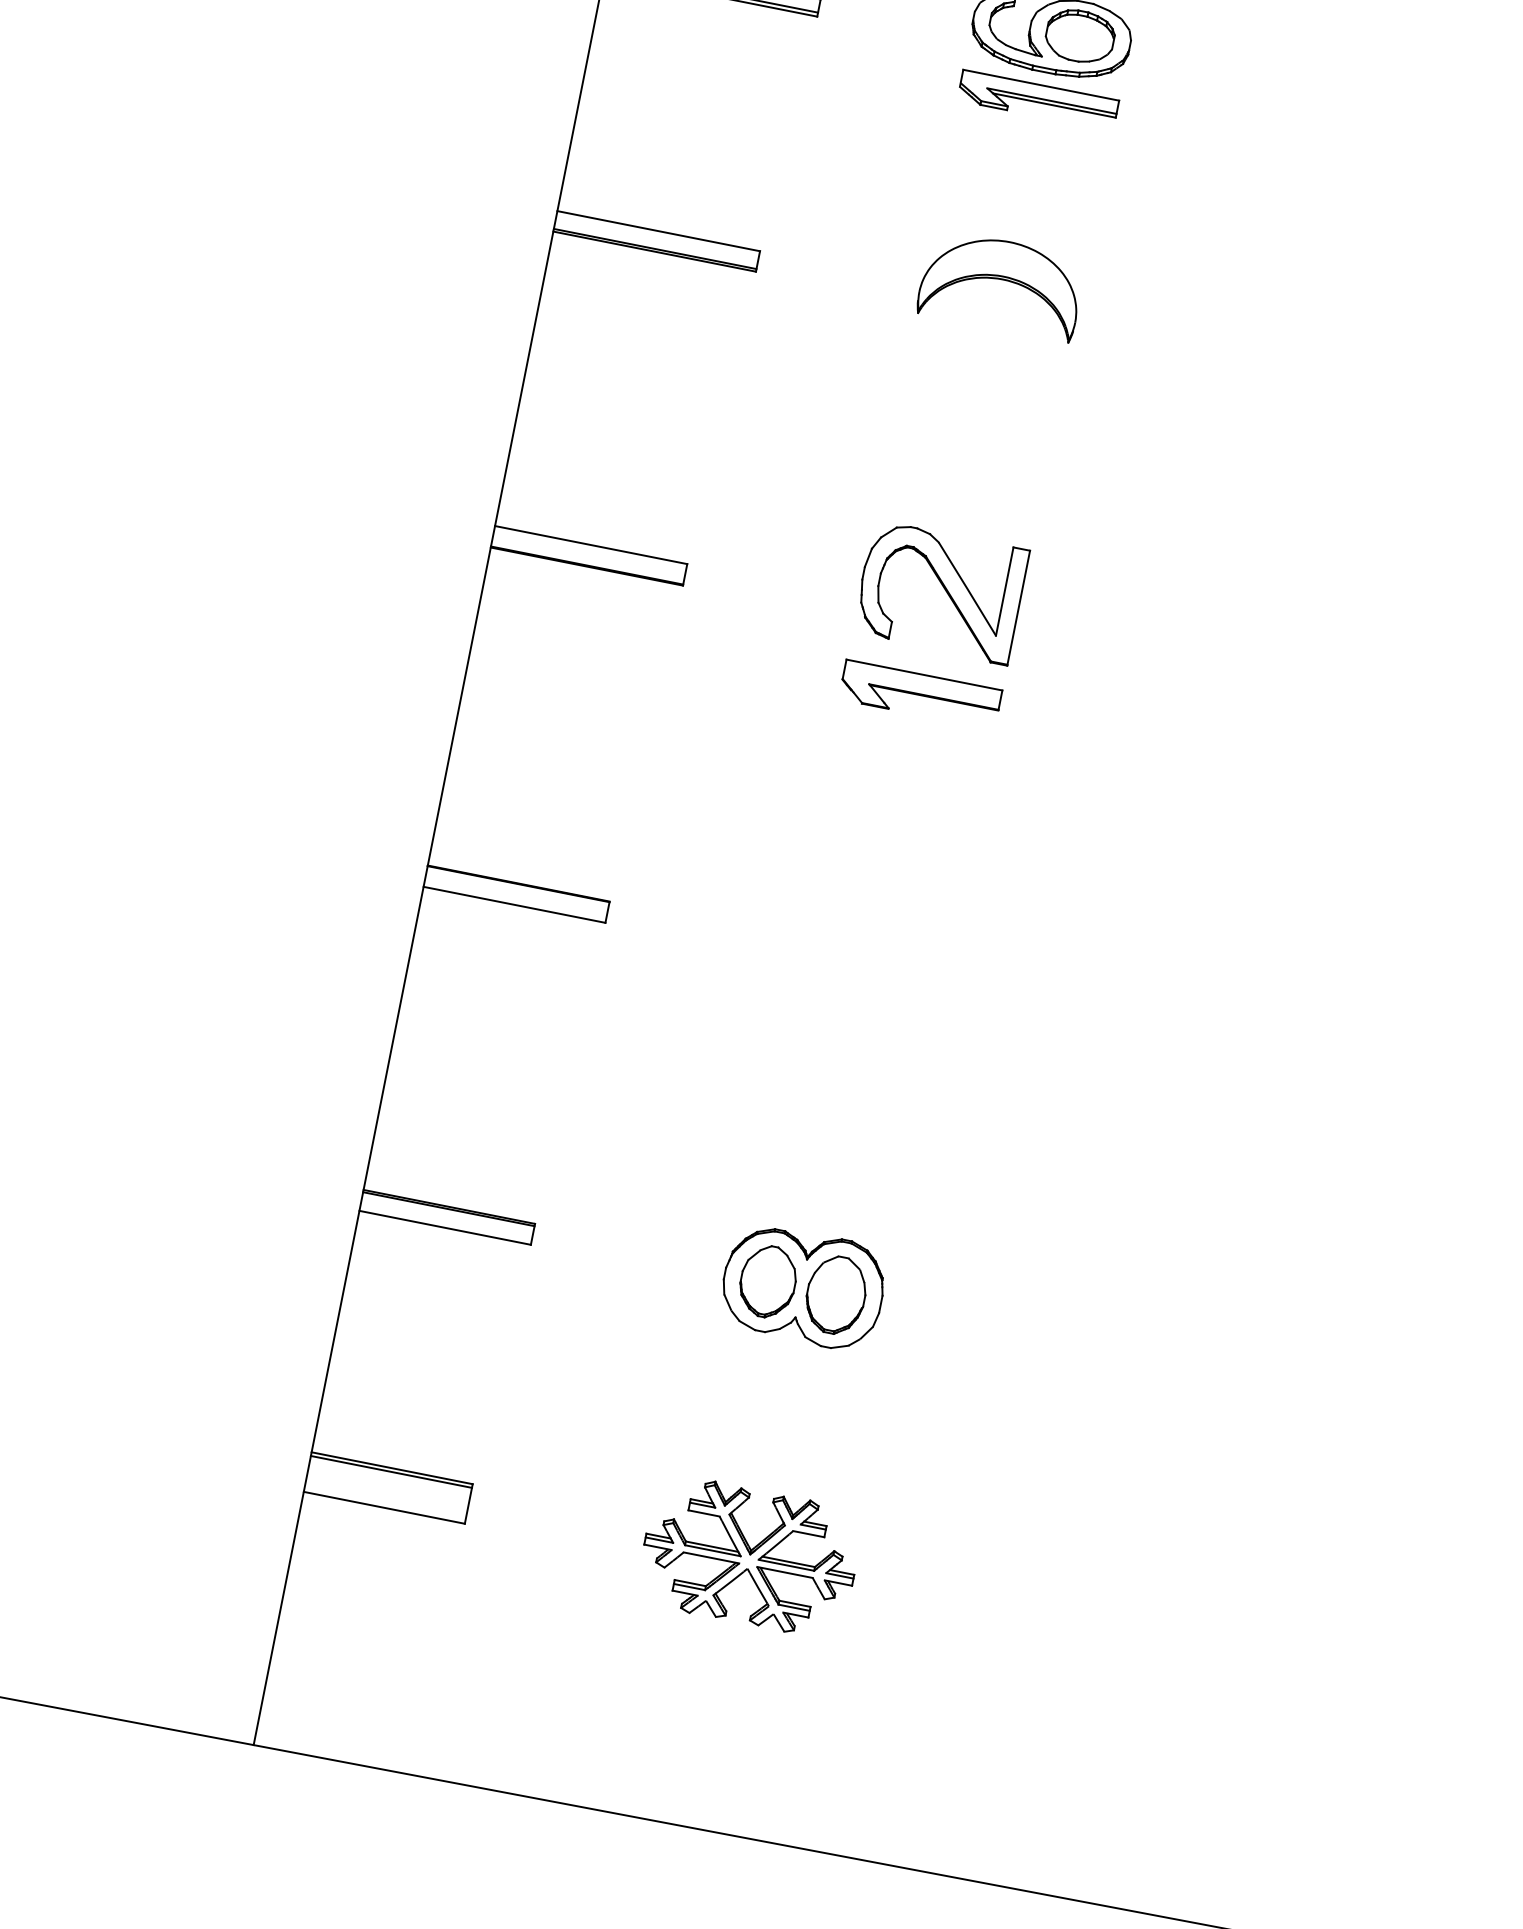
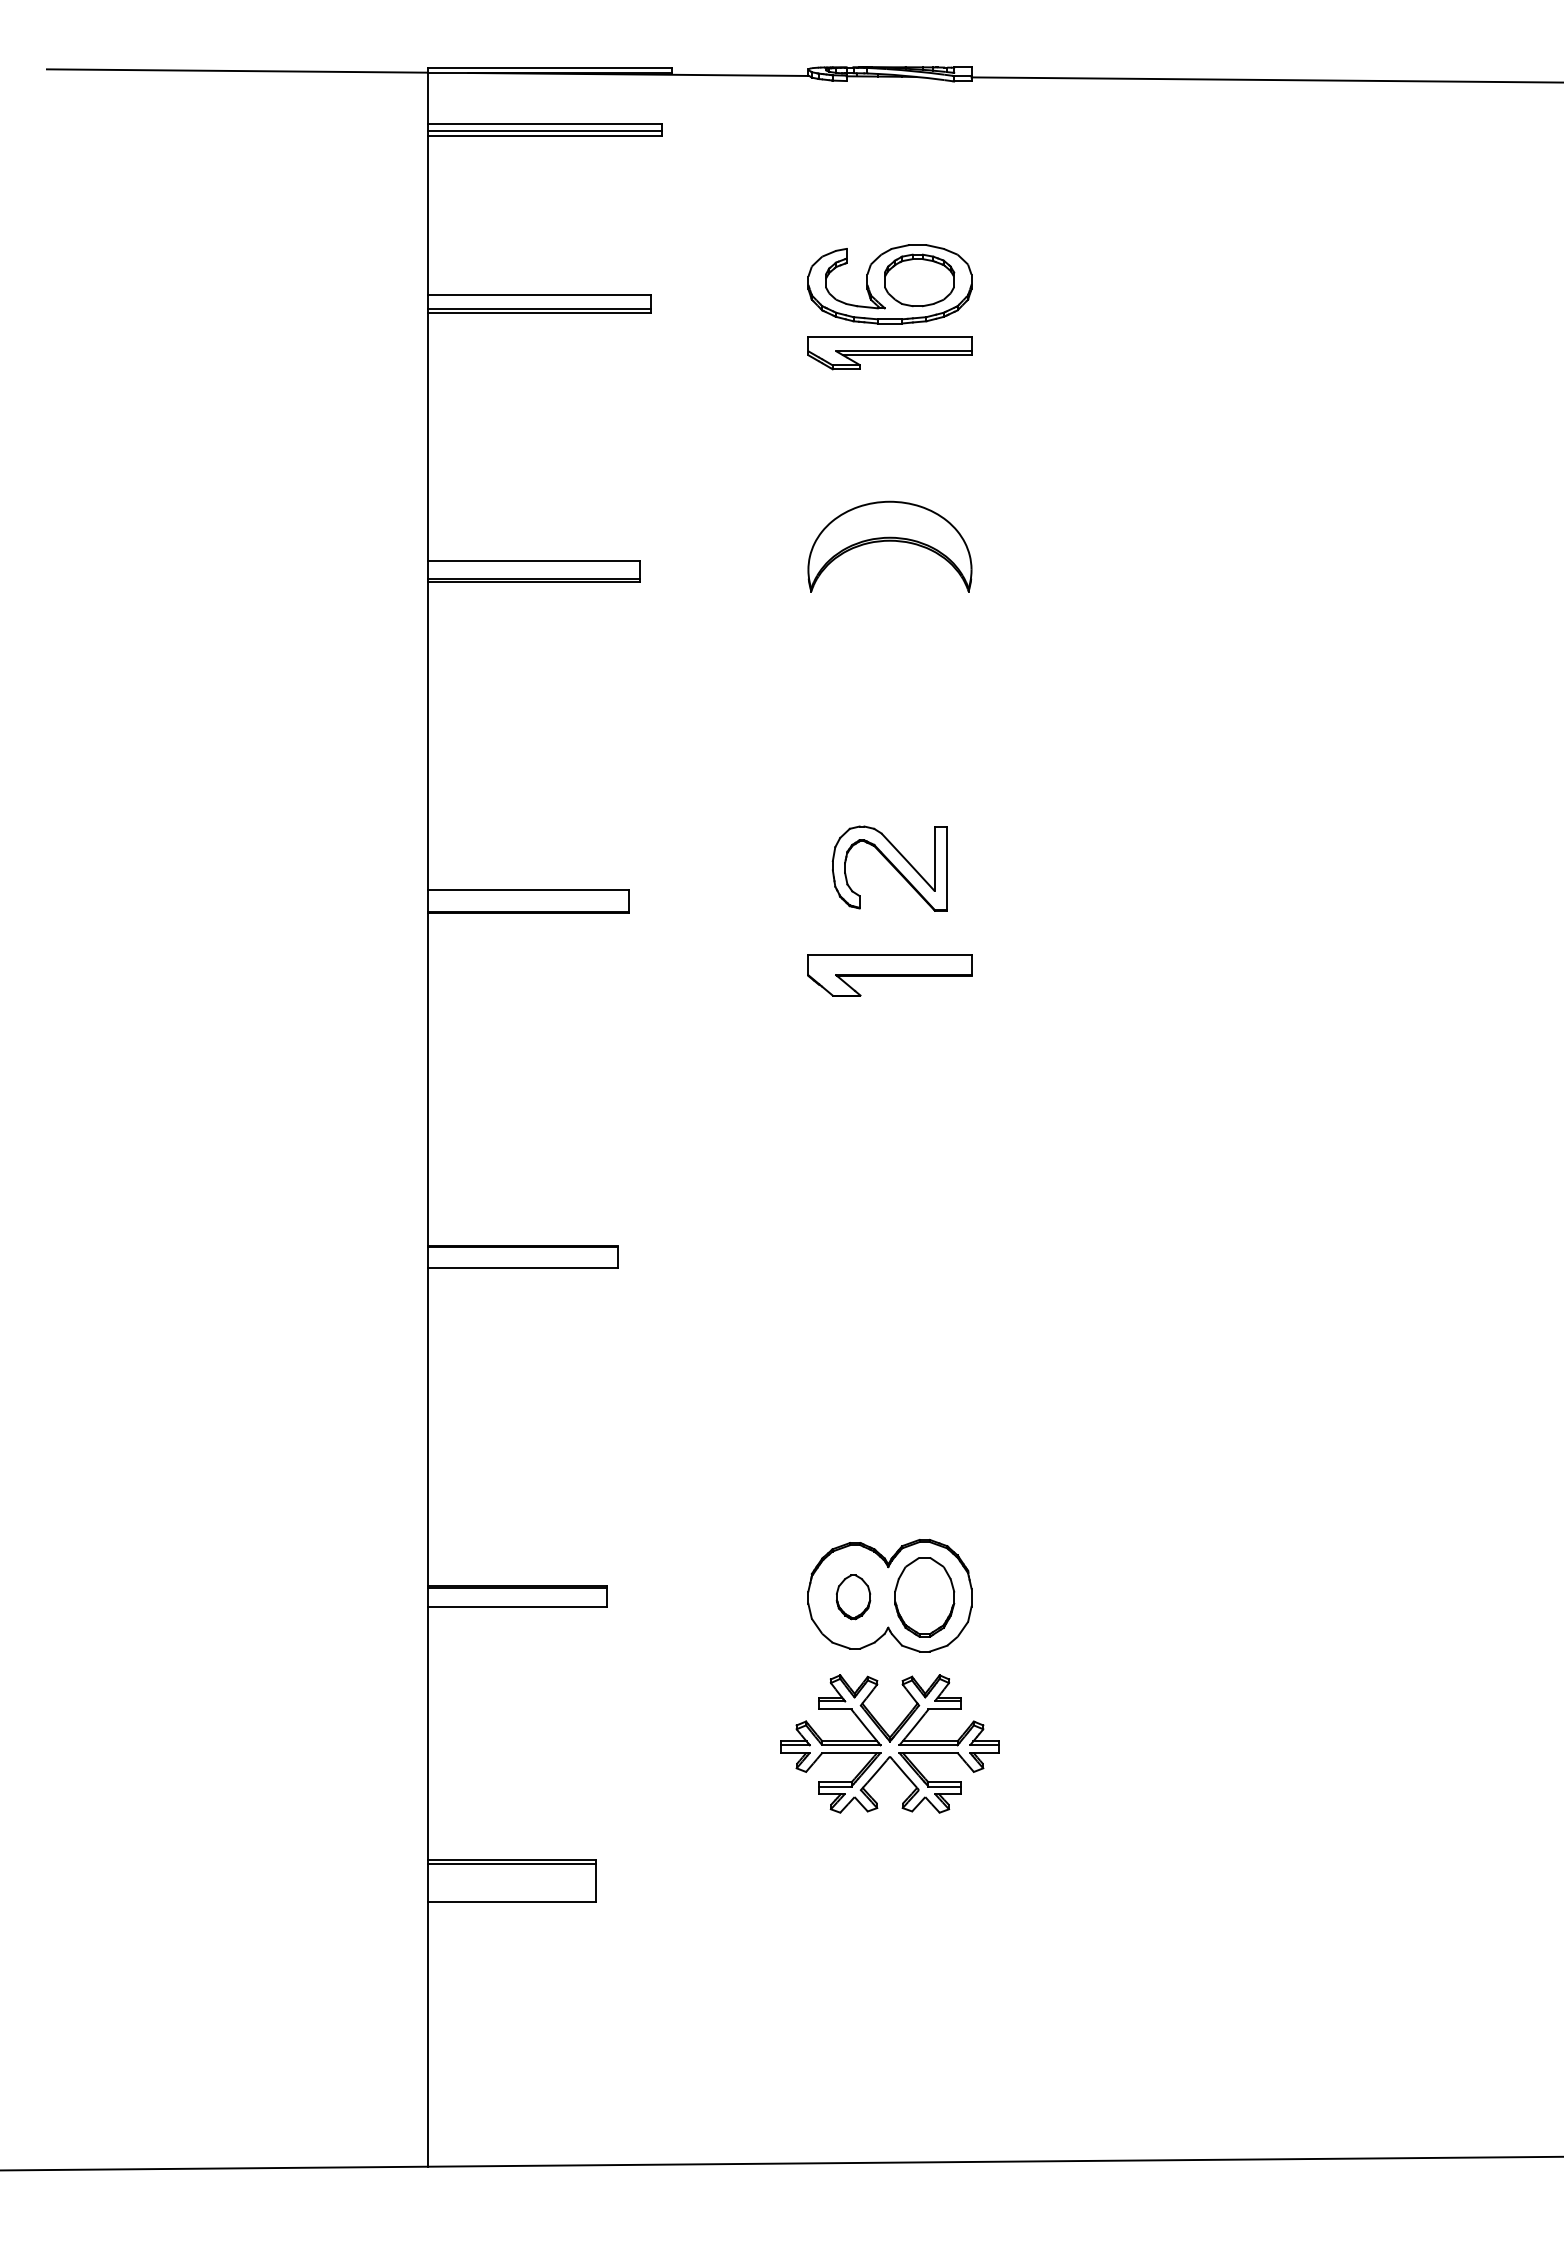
part: (940, 592) -> (889, 868), size x0.7
part: (768, 1280) -> (853, 1596), size x0.6
part: (749, 1556) -> (889, 1743), moved

